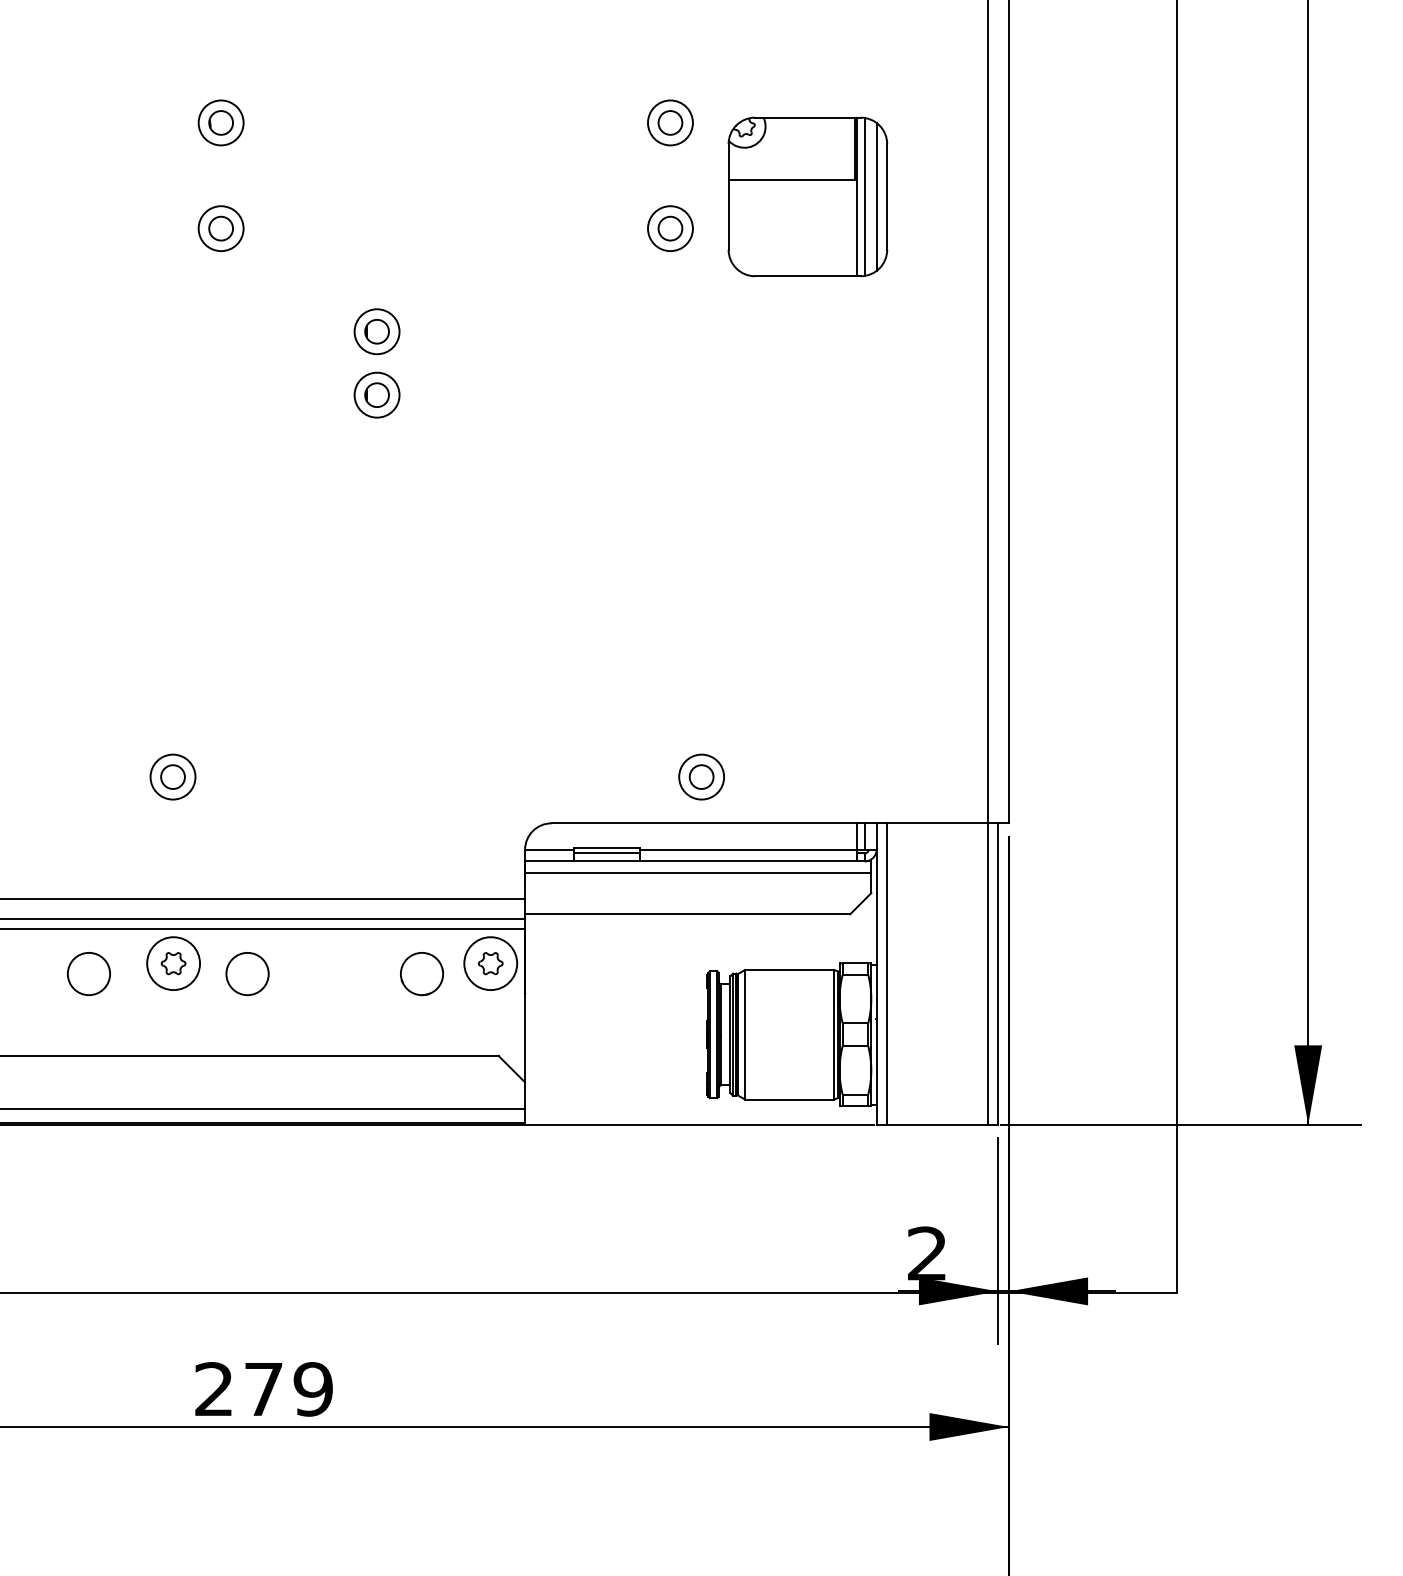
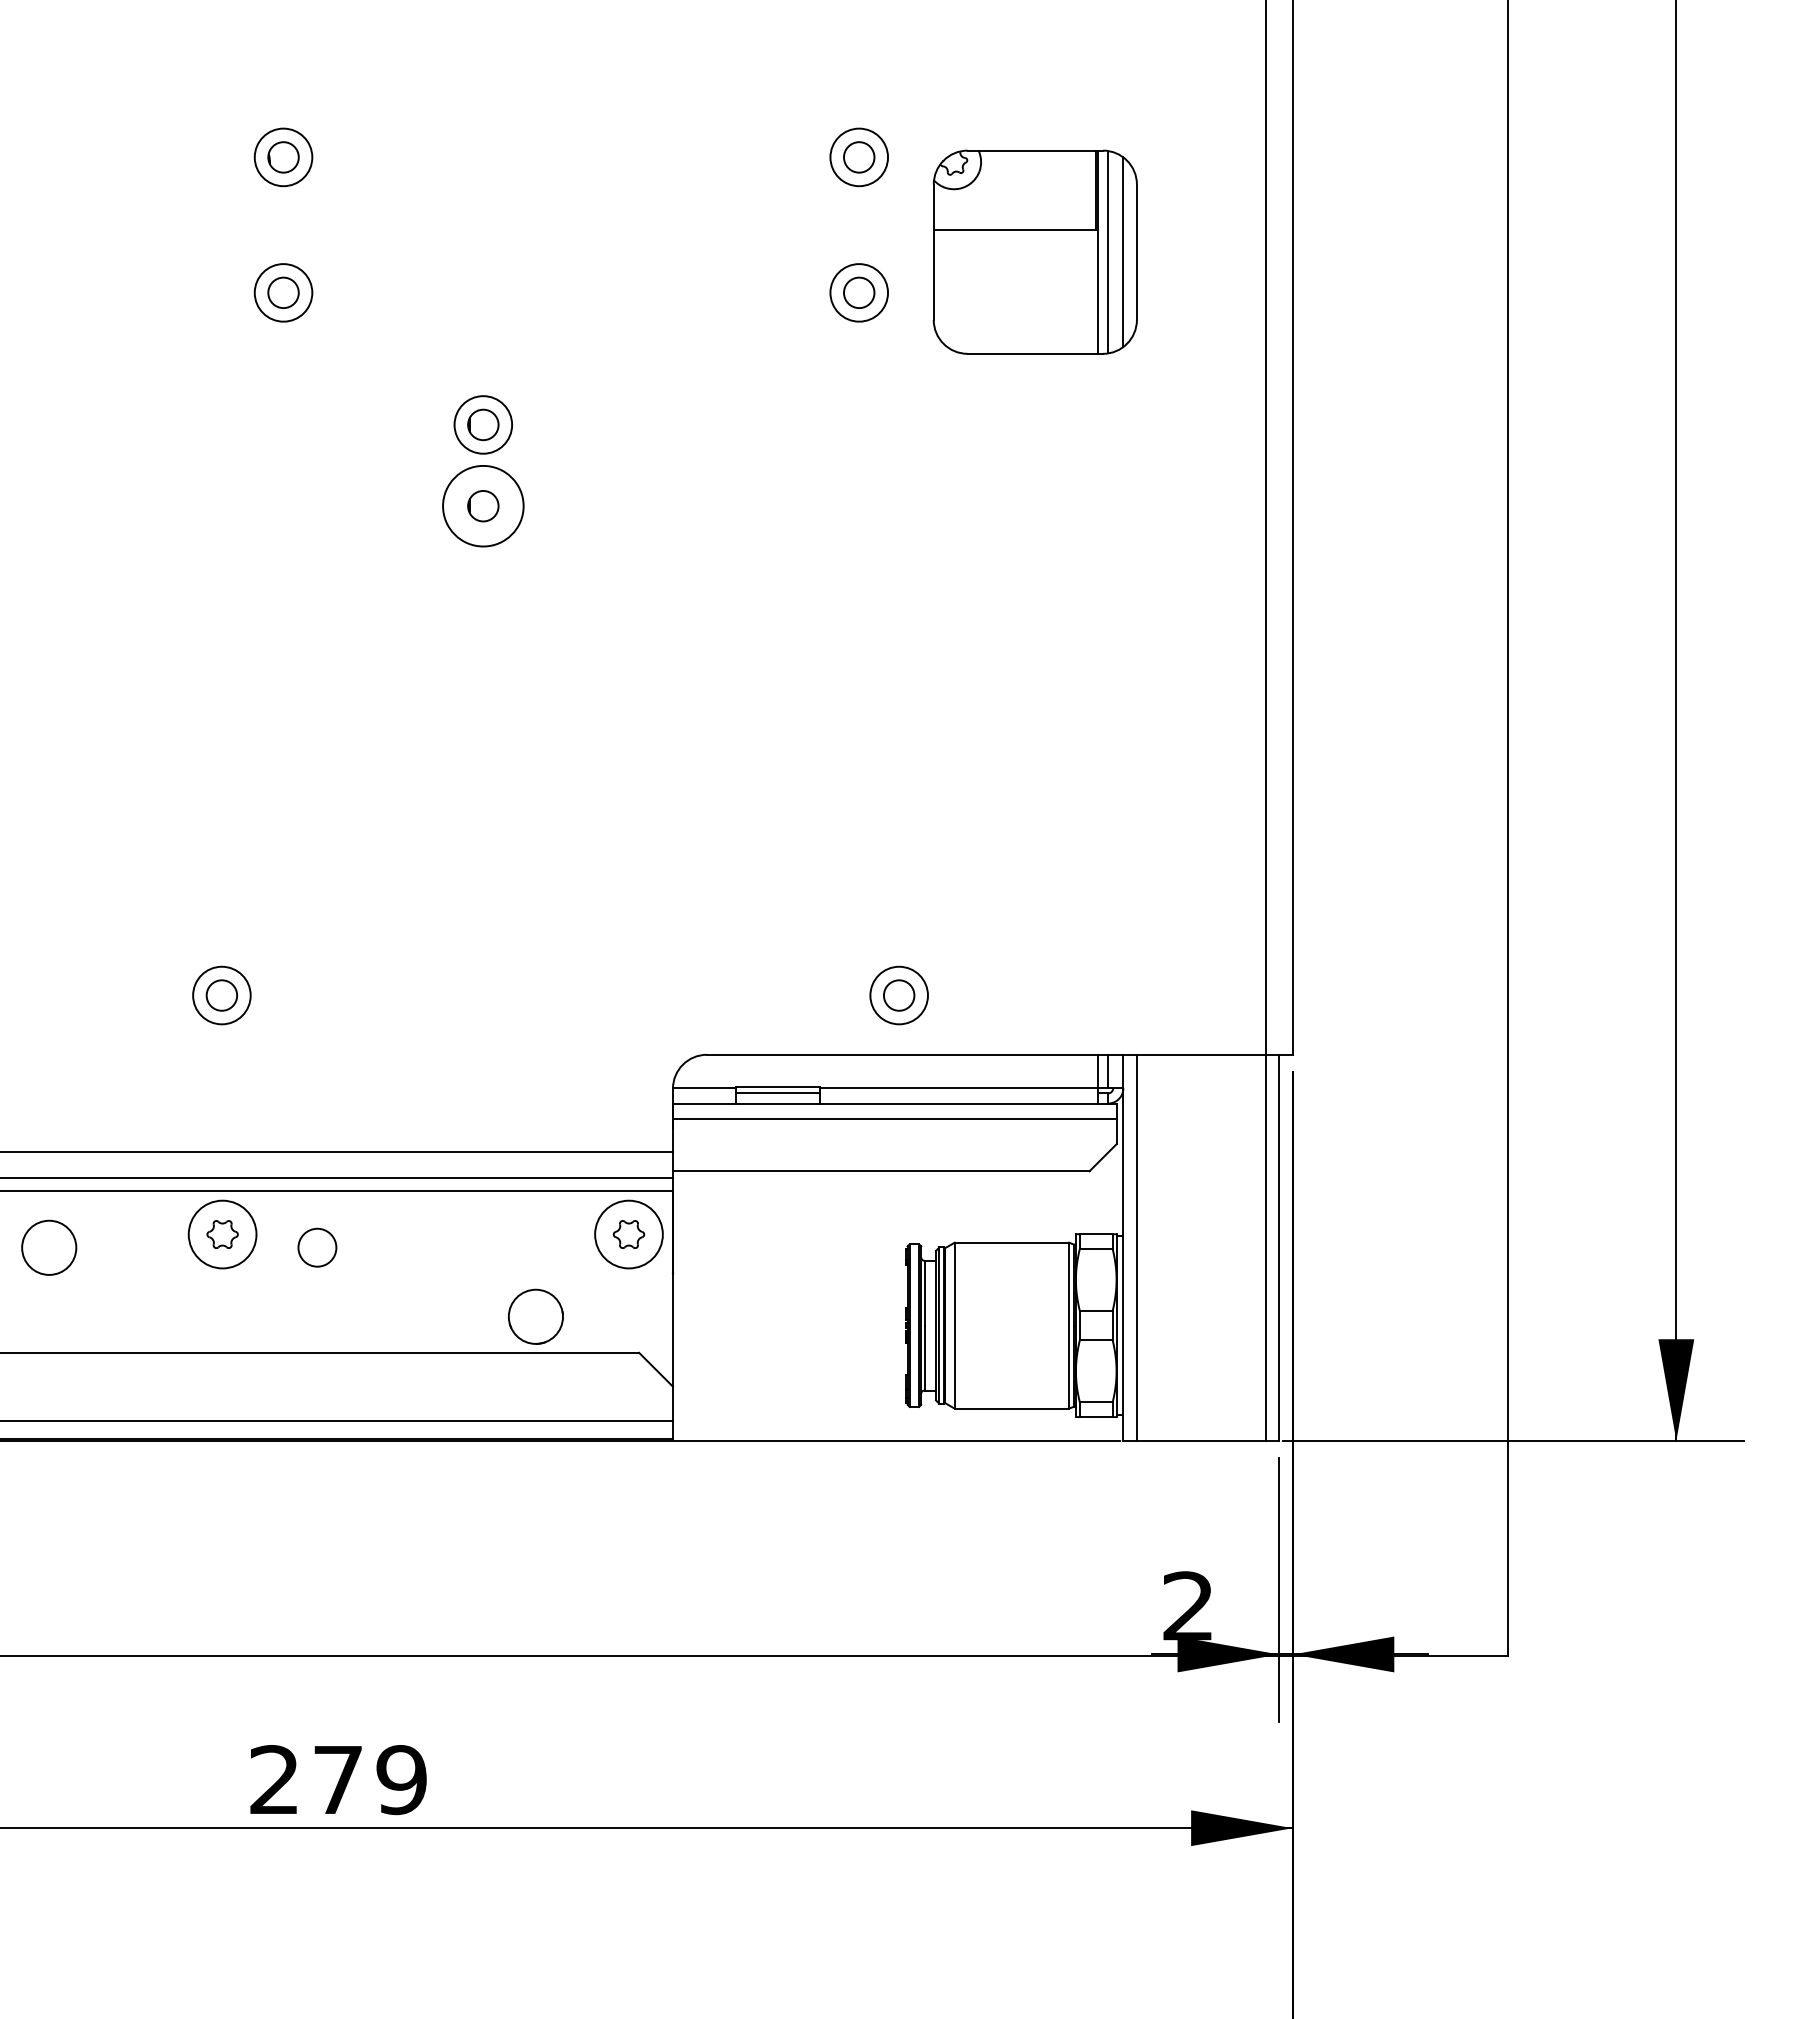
circle: (377, 395) -> (483, 506), size x1.4
circle: (89, 973) -> (49, 1247), moved
circle: (247, 973) -> (317, 1247), size x0.7
circle: (421, 973) -> (535, 1316), moved

